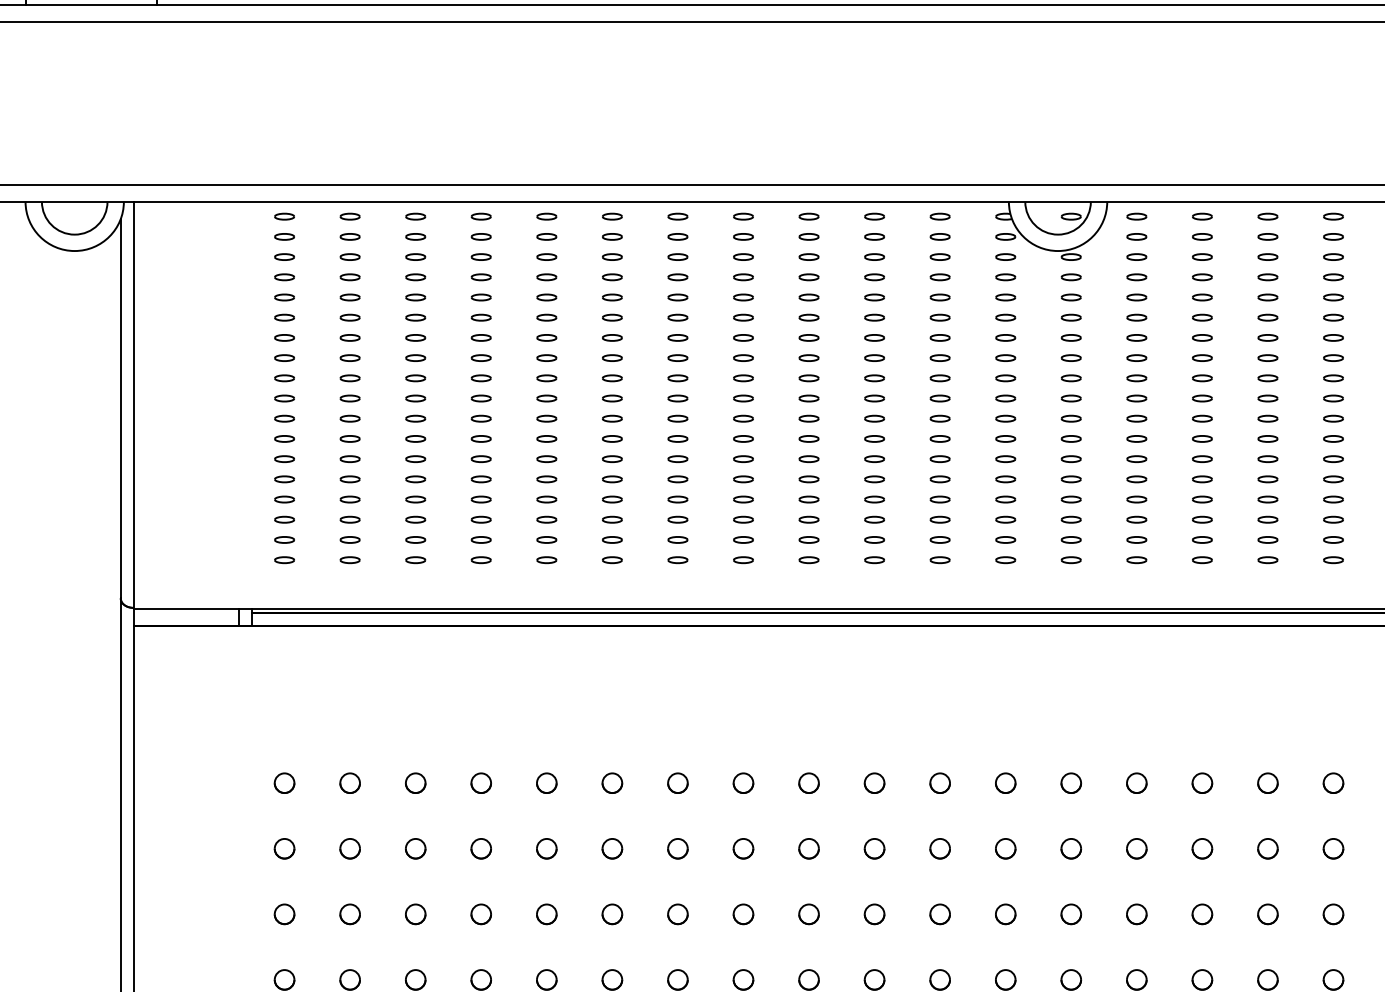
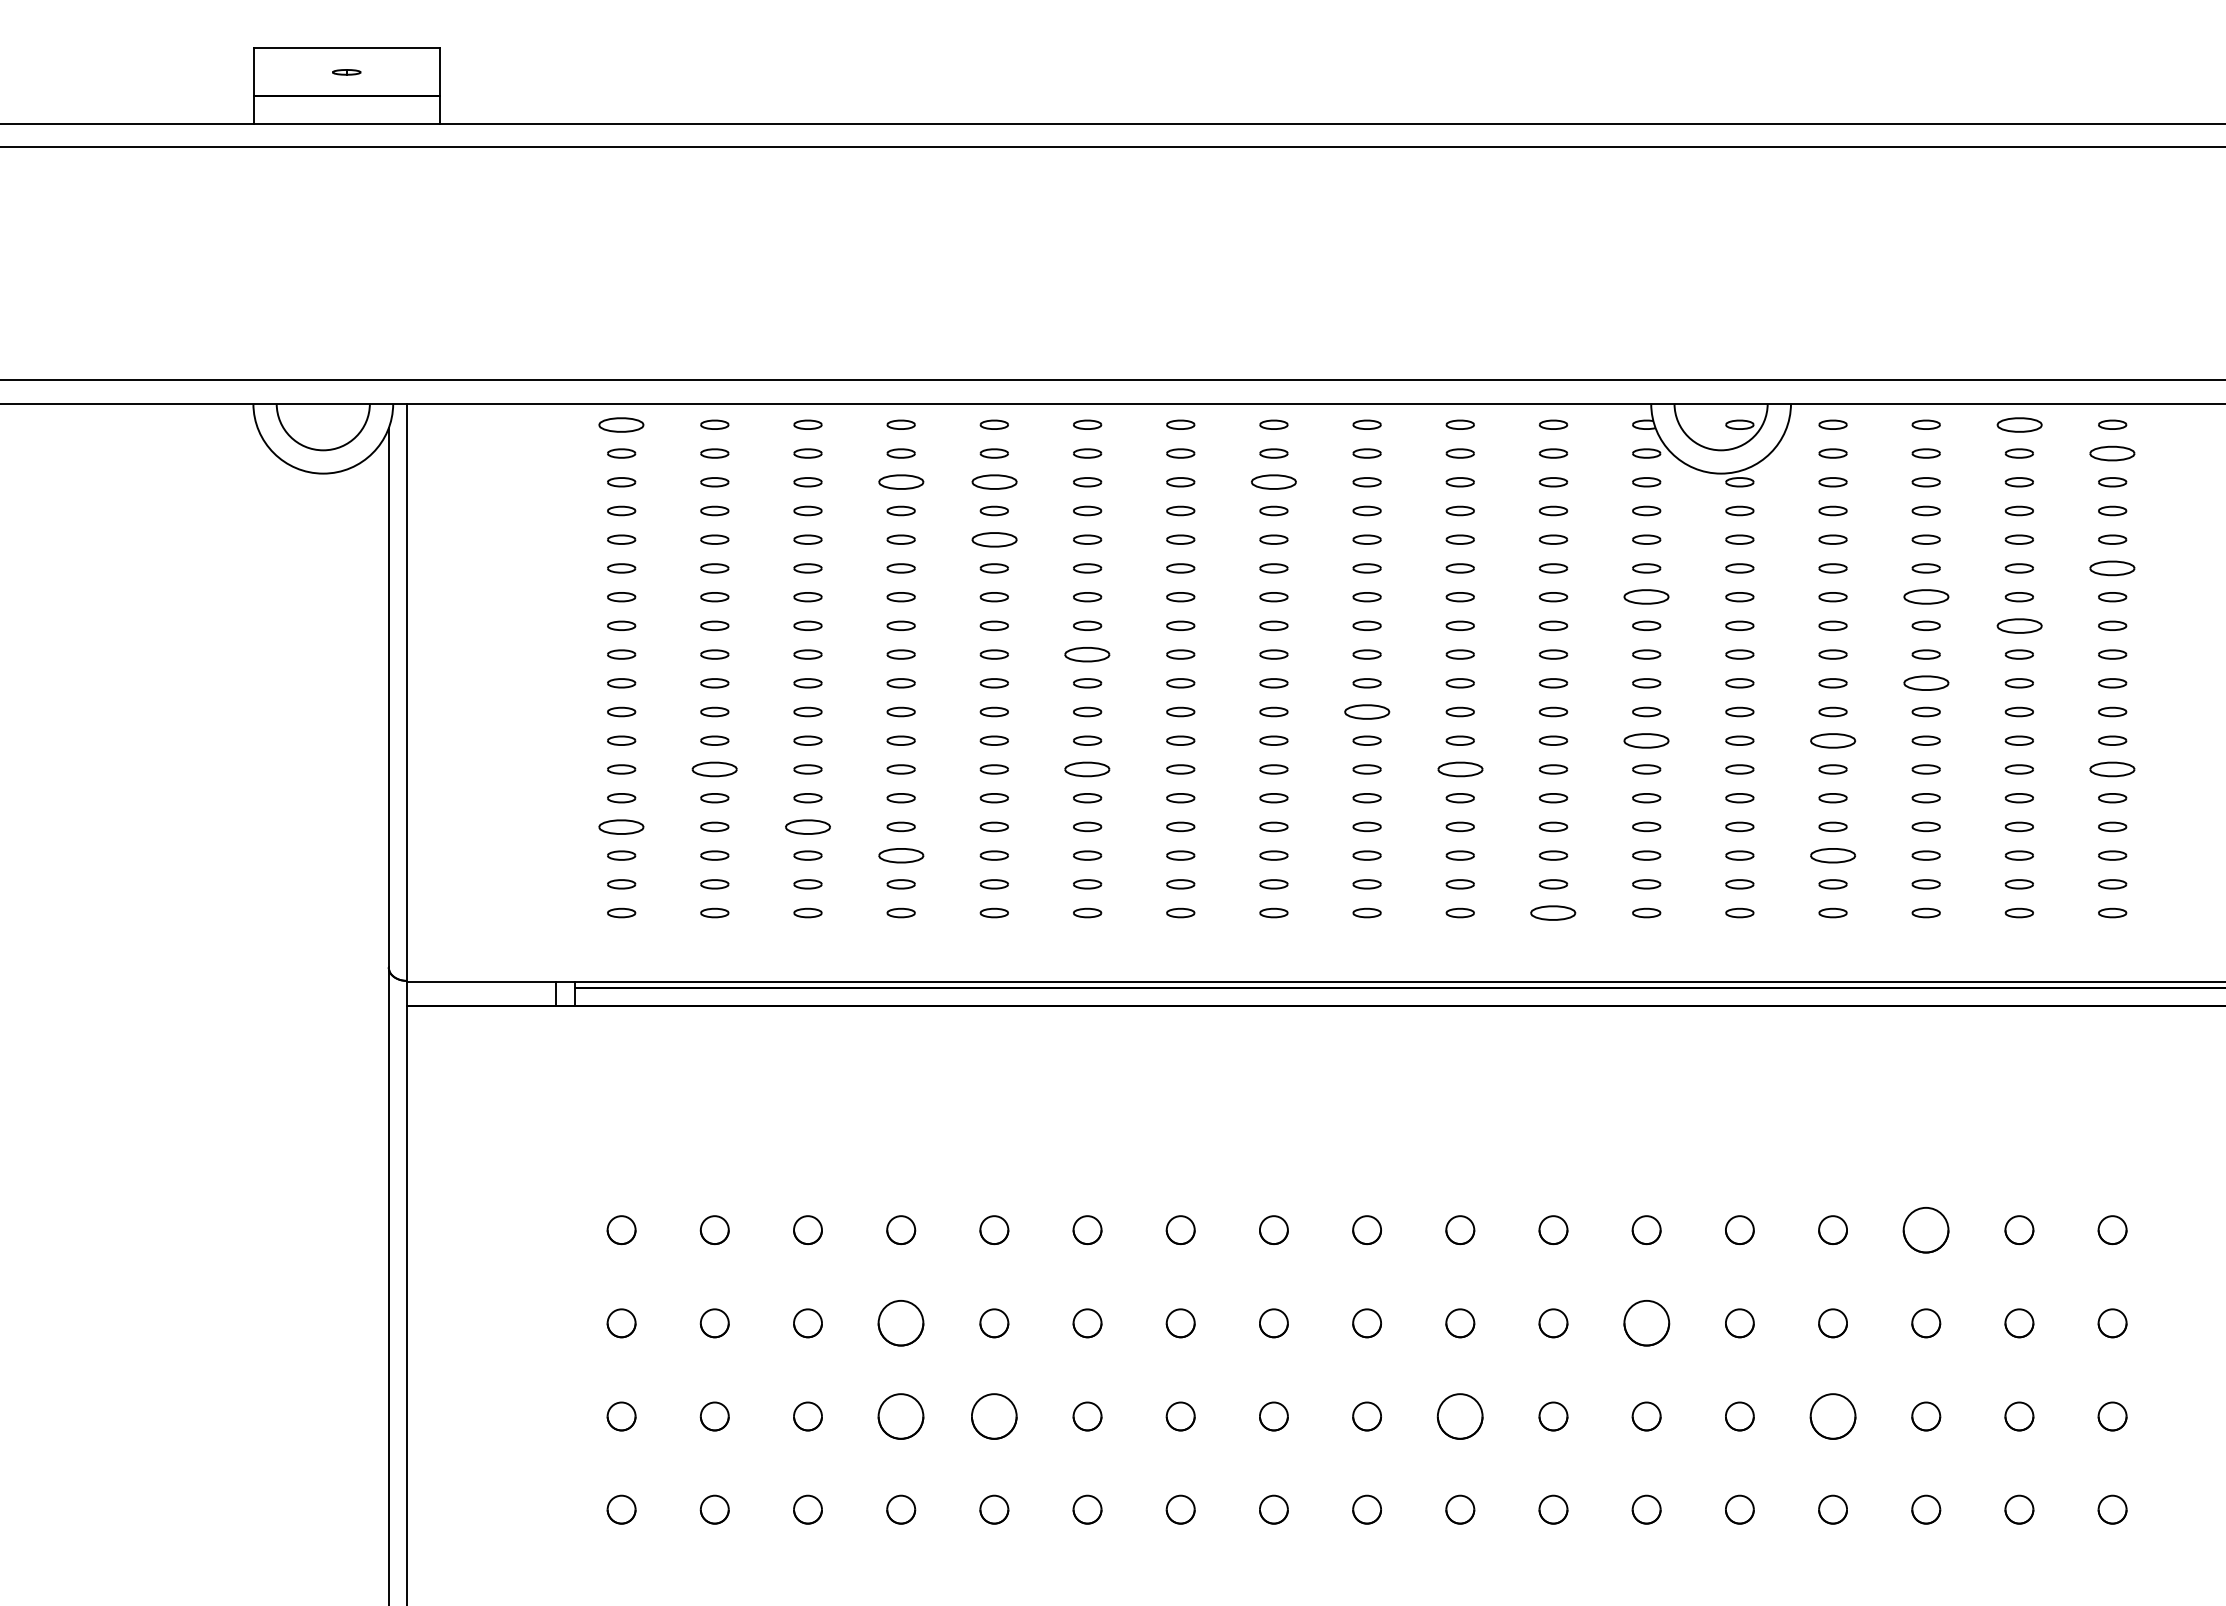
part: (284, 216) -> (621, 424), size x1.6
part: (1267, 216) -> (2018, 424), size x1.6
part: (1333, 236) -> (2112, 453), size x1.6
part: (480, 257) -> (900, 482), size x1.6
part: (546, 257) -> (993, 482), size x1.6
part: (743, 257) -> (1273, 482), size x1.6
part: (546, 297) -> (993, 539), size x1.6
part: (1333, 317) -> (2112, 568), size x1.6
part: (1005, 338) -> (1646, 597), size x1.6
part: (1201, 338) -> (1925, 597), size x1.6
part: (1267, 357) -> (2018, 625), size x1.6
part: (612, 378) -> (1087, 654), size x1.6
part: (1201, 398) -> (1925, 683), size x1.6
part: (808, 418) -> (1366, 711), size x1.6
part: (1005, 438) -> (1646, 740), size x1.6
part: (1136, 438) -> (1832, 740), size x1.6
part: (349, 459) -> (714, 769), size x1.6
part: (612, 459) -> (1087, 769), size x1.6
part: (874, 459) -> (1459, 769), size x1.6
part: (1333, 459) -> (2112, 769), size x1.6
part: (284, 499) -> (621, 826), size x1.6
part: (415, 499) -> (807, 826), size x1.6
part: (480, 519) -> (900, 855), size x1.6
part: (1136, 519) -> (1832, 855), size x1.6
part: (940, 559) -> (1553, 912), size x1.6
part: (1202, 782) -> (1926, 1229), size x1.6
part: (481, 848) -> (901, 1323), size x1.6
part: (1005, 848) -> (1646, 1323), size x1.6
part: (481, 914) -> (901, 1416), size x1.6
part: (546, 914) -> (994, 1416), size x1.6
part: (874, 914) -> (1460, 1416), size x1.6
part: (1136, 914) -> (1832, 1416), size x1.6

